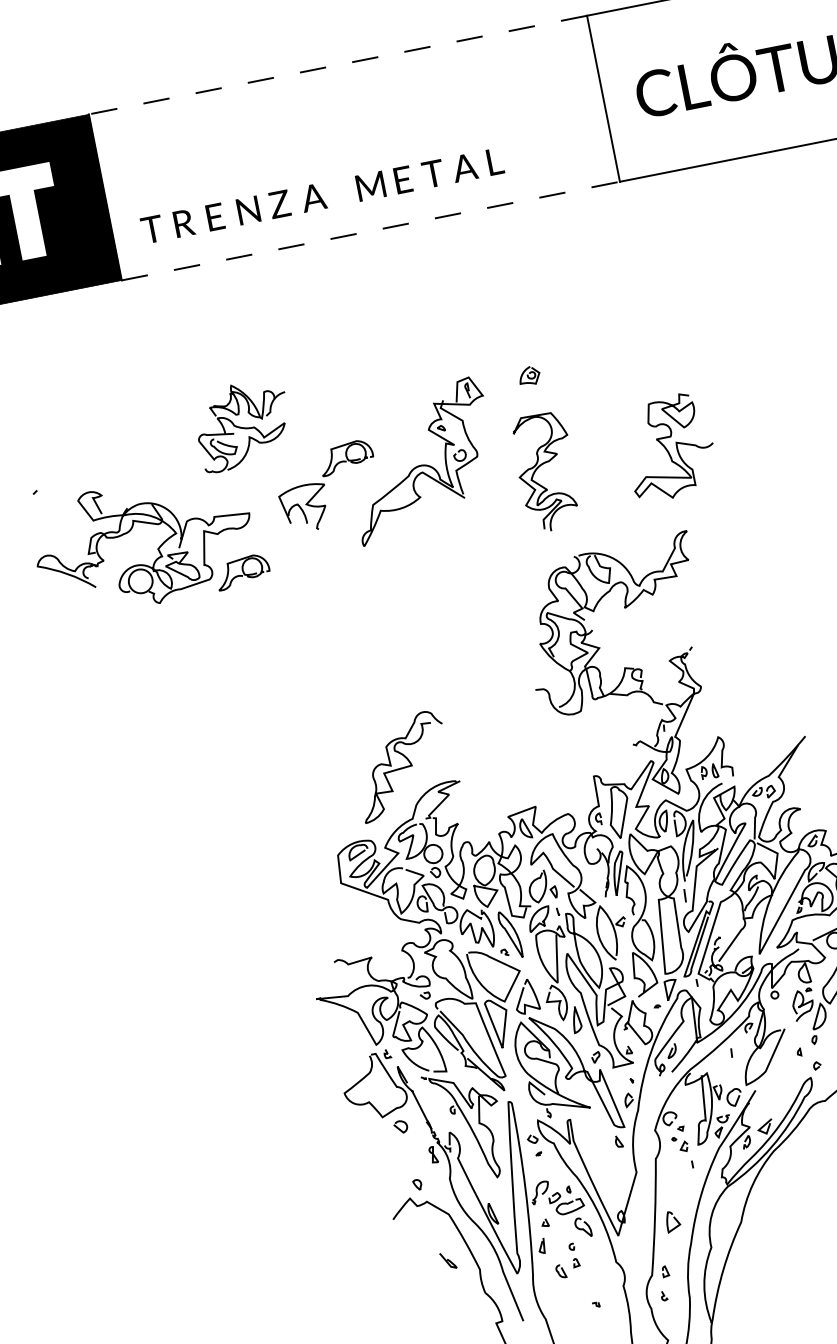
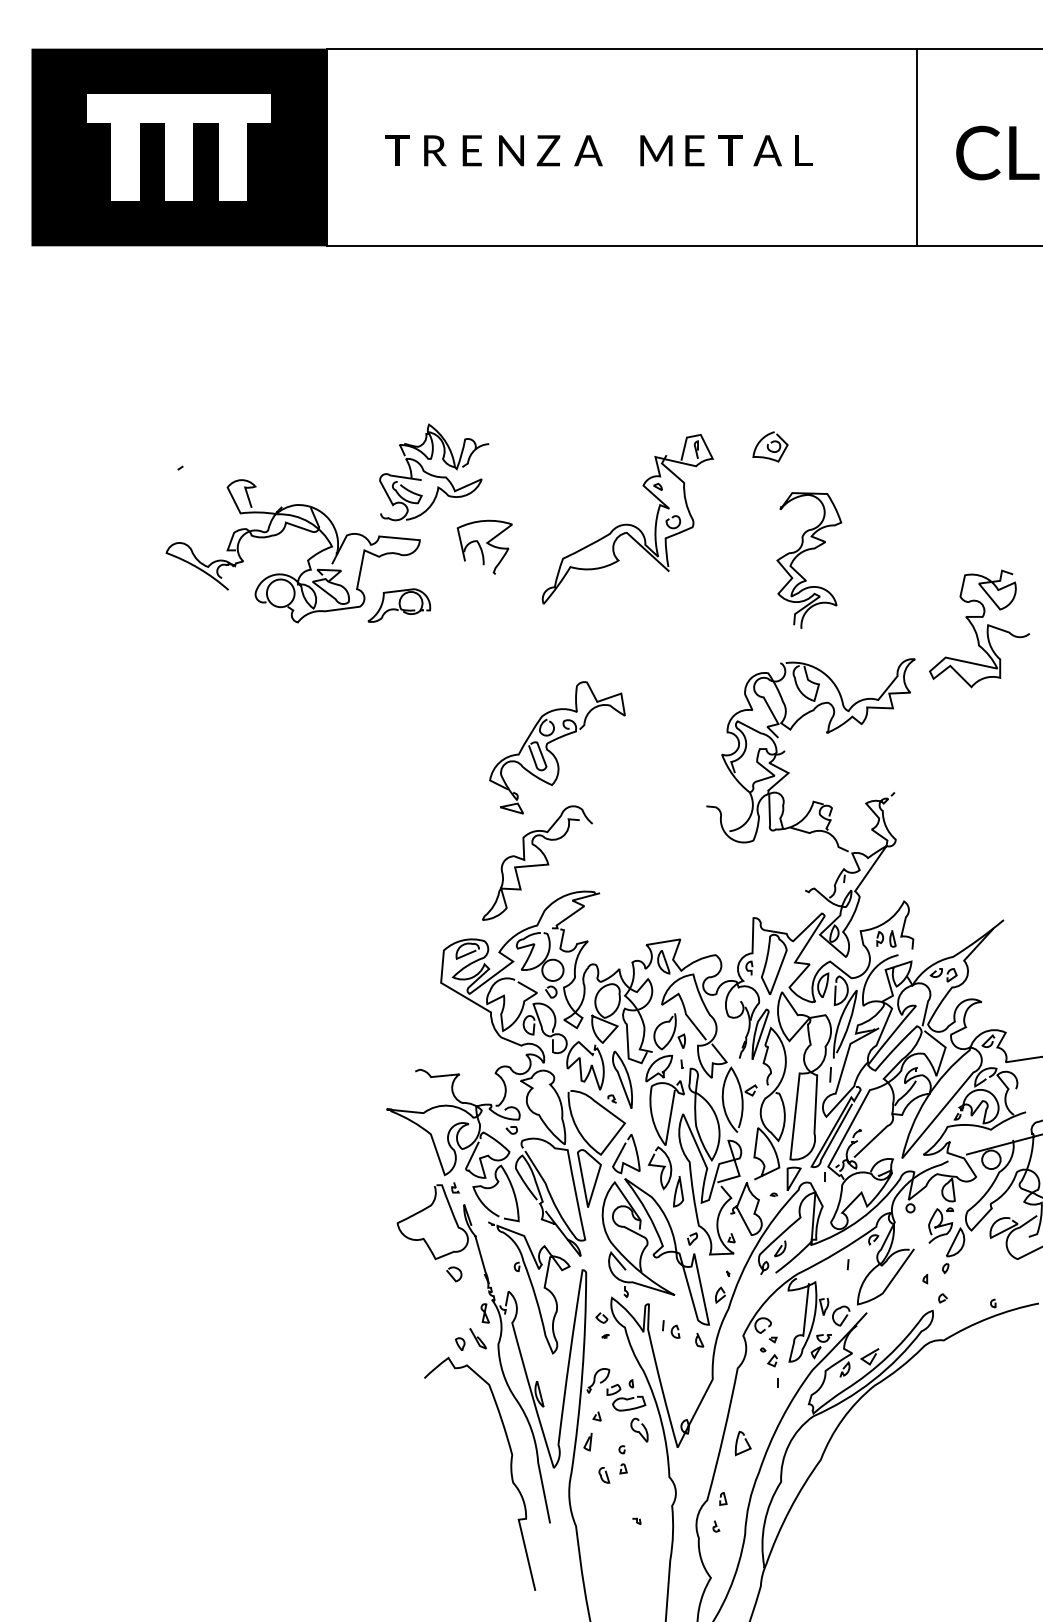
line: (337, 65) -> (621, 49), dashed -> solid
text: (321, 195) -> (598, 150), moved
line: (370, 230) -> (622, 245), dashed -> solid
part: (529, 375) -> (770, 446), size x1.43
part: (243, 425) -> (434, 472), moved
curve: (666, 447) -> (975, 628), moved
part: (346, 457) -> (543, 498), removed
part: (542, 465) -> (806, 551), moved
part: (396, 670) -> (552, 752), added
part: (593, 1137) -> (671, 1329), added
curve: (447, 1260) -> (477, 1338), moved

